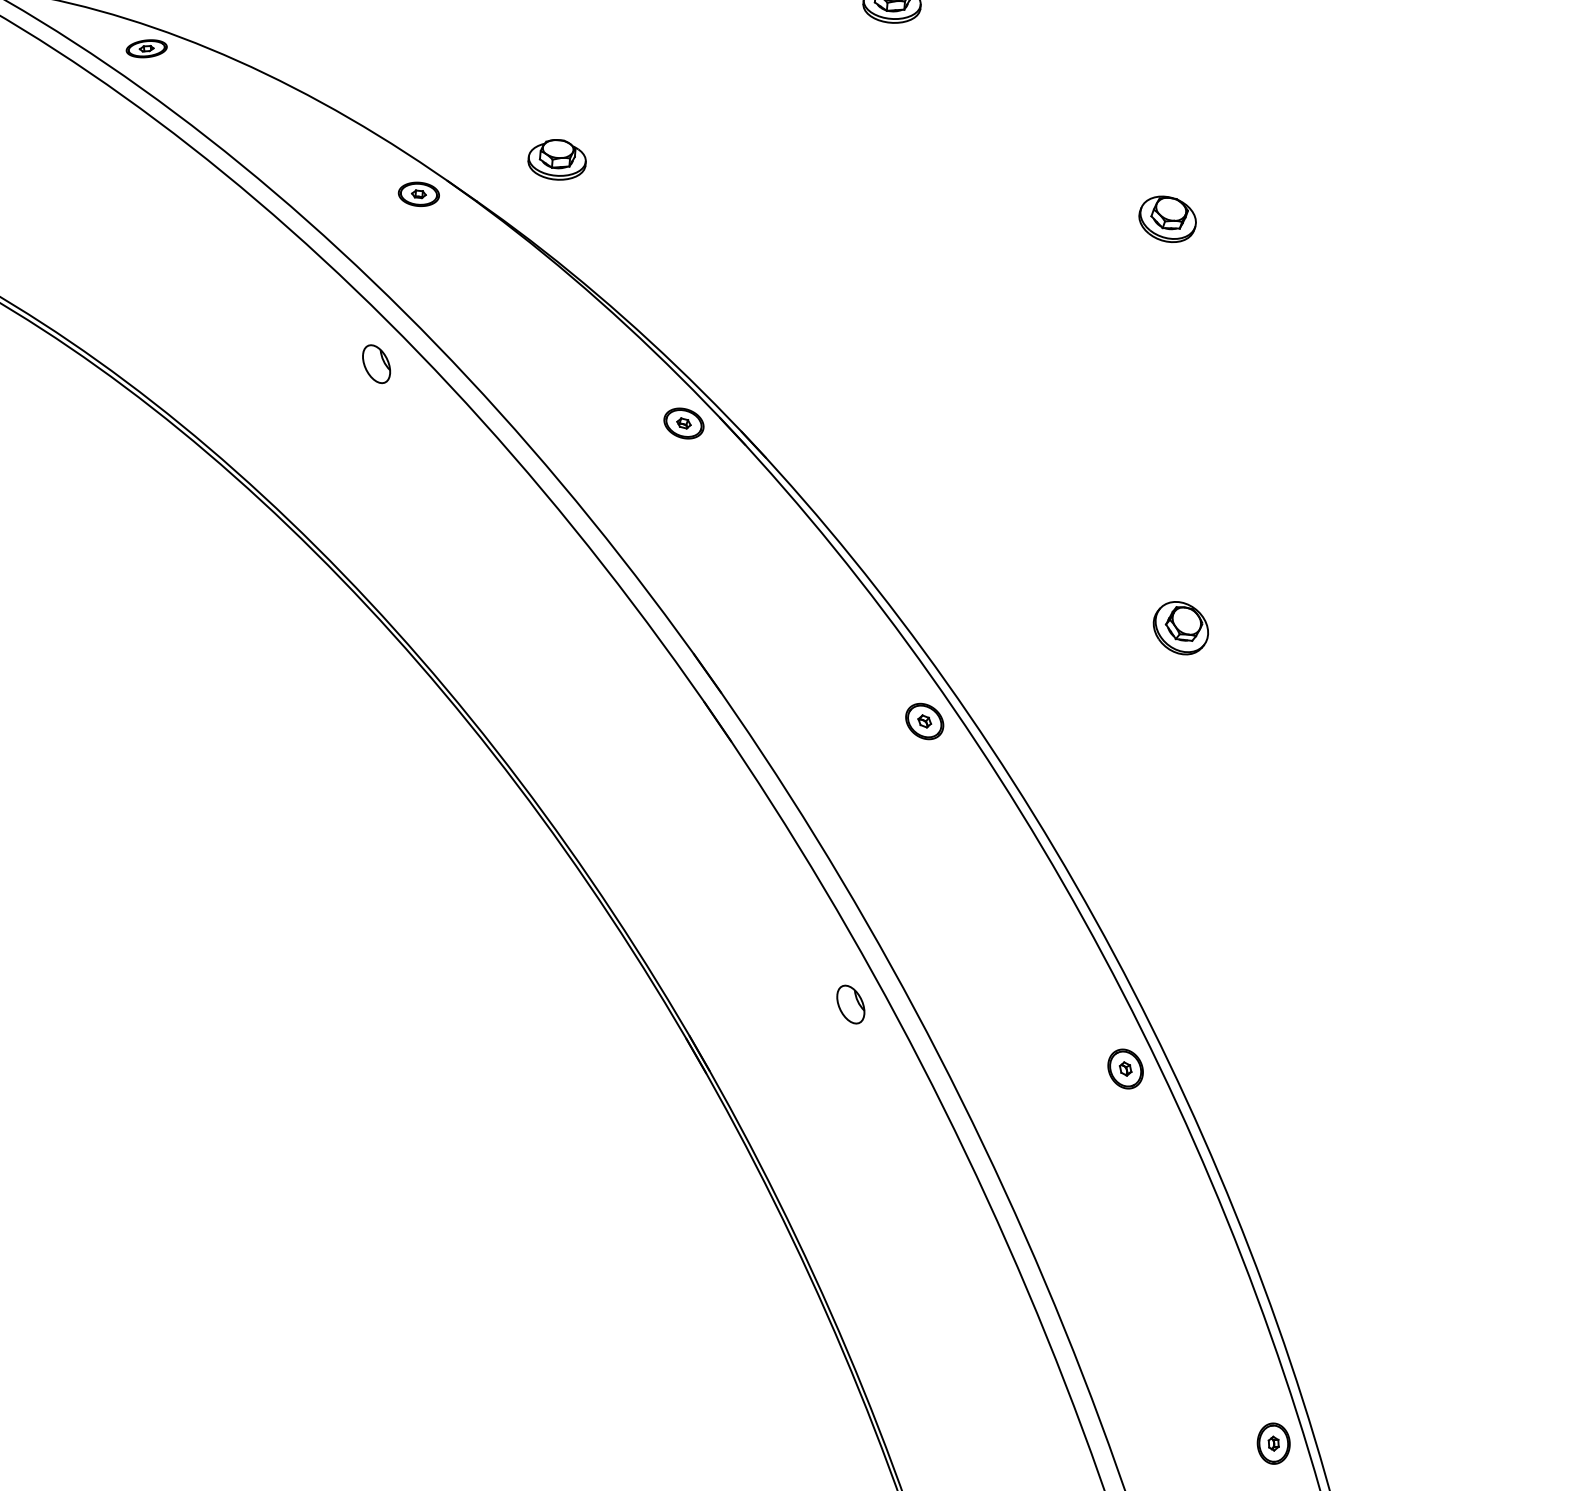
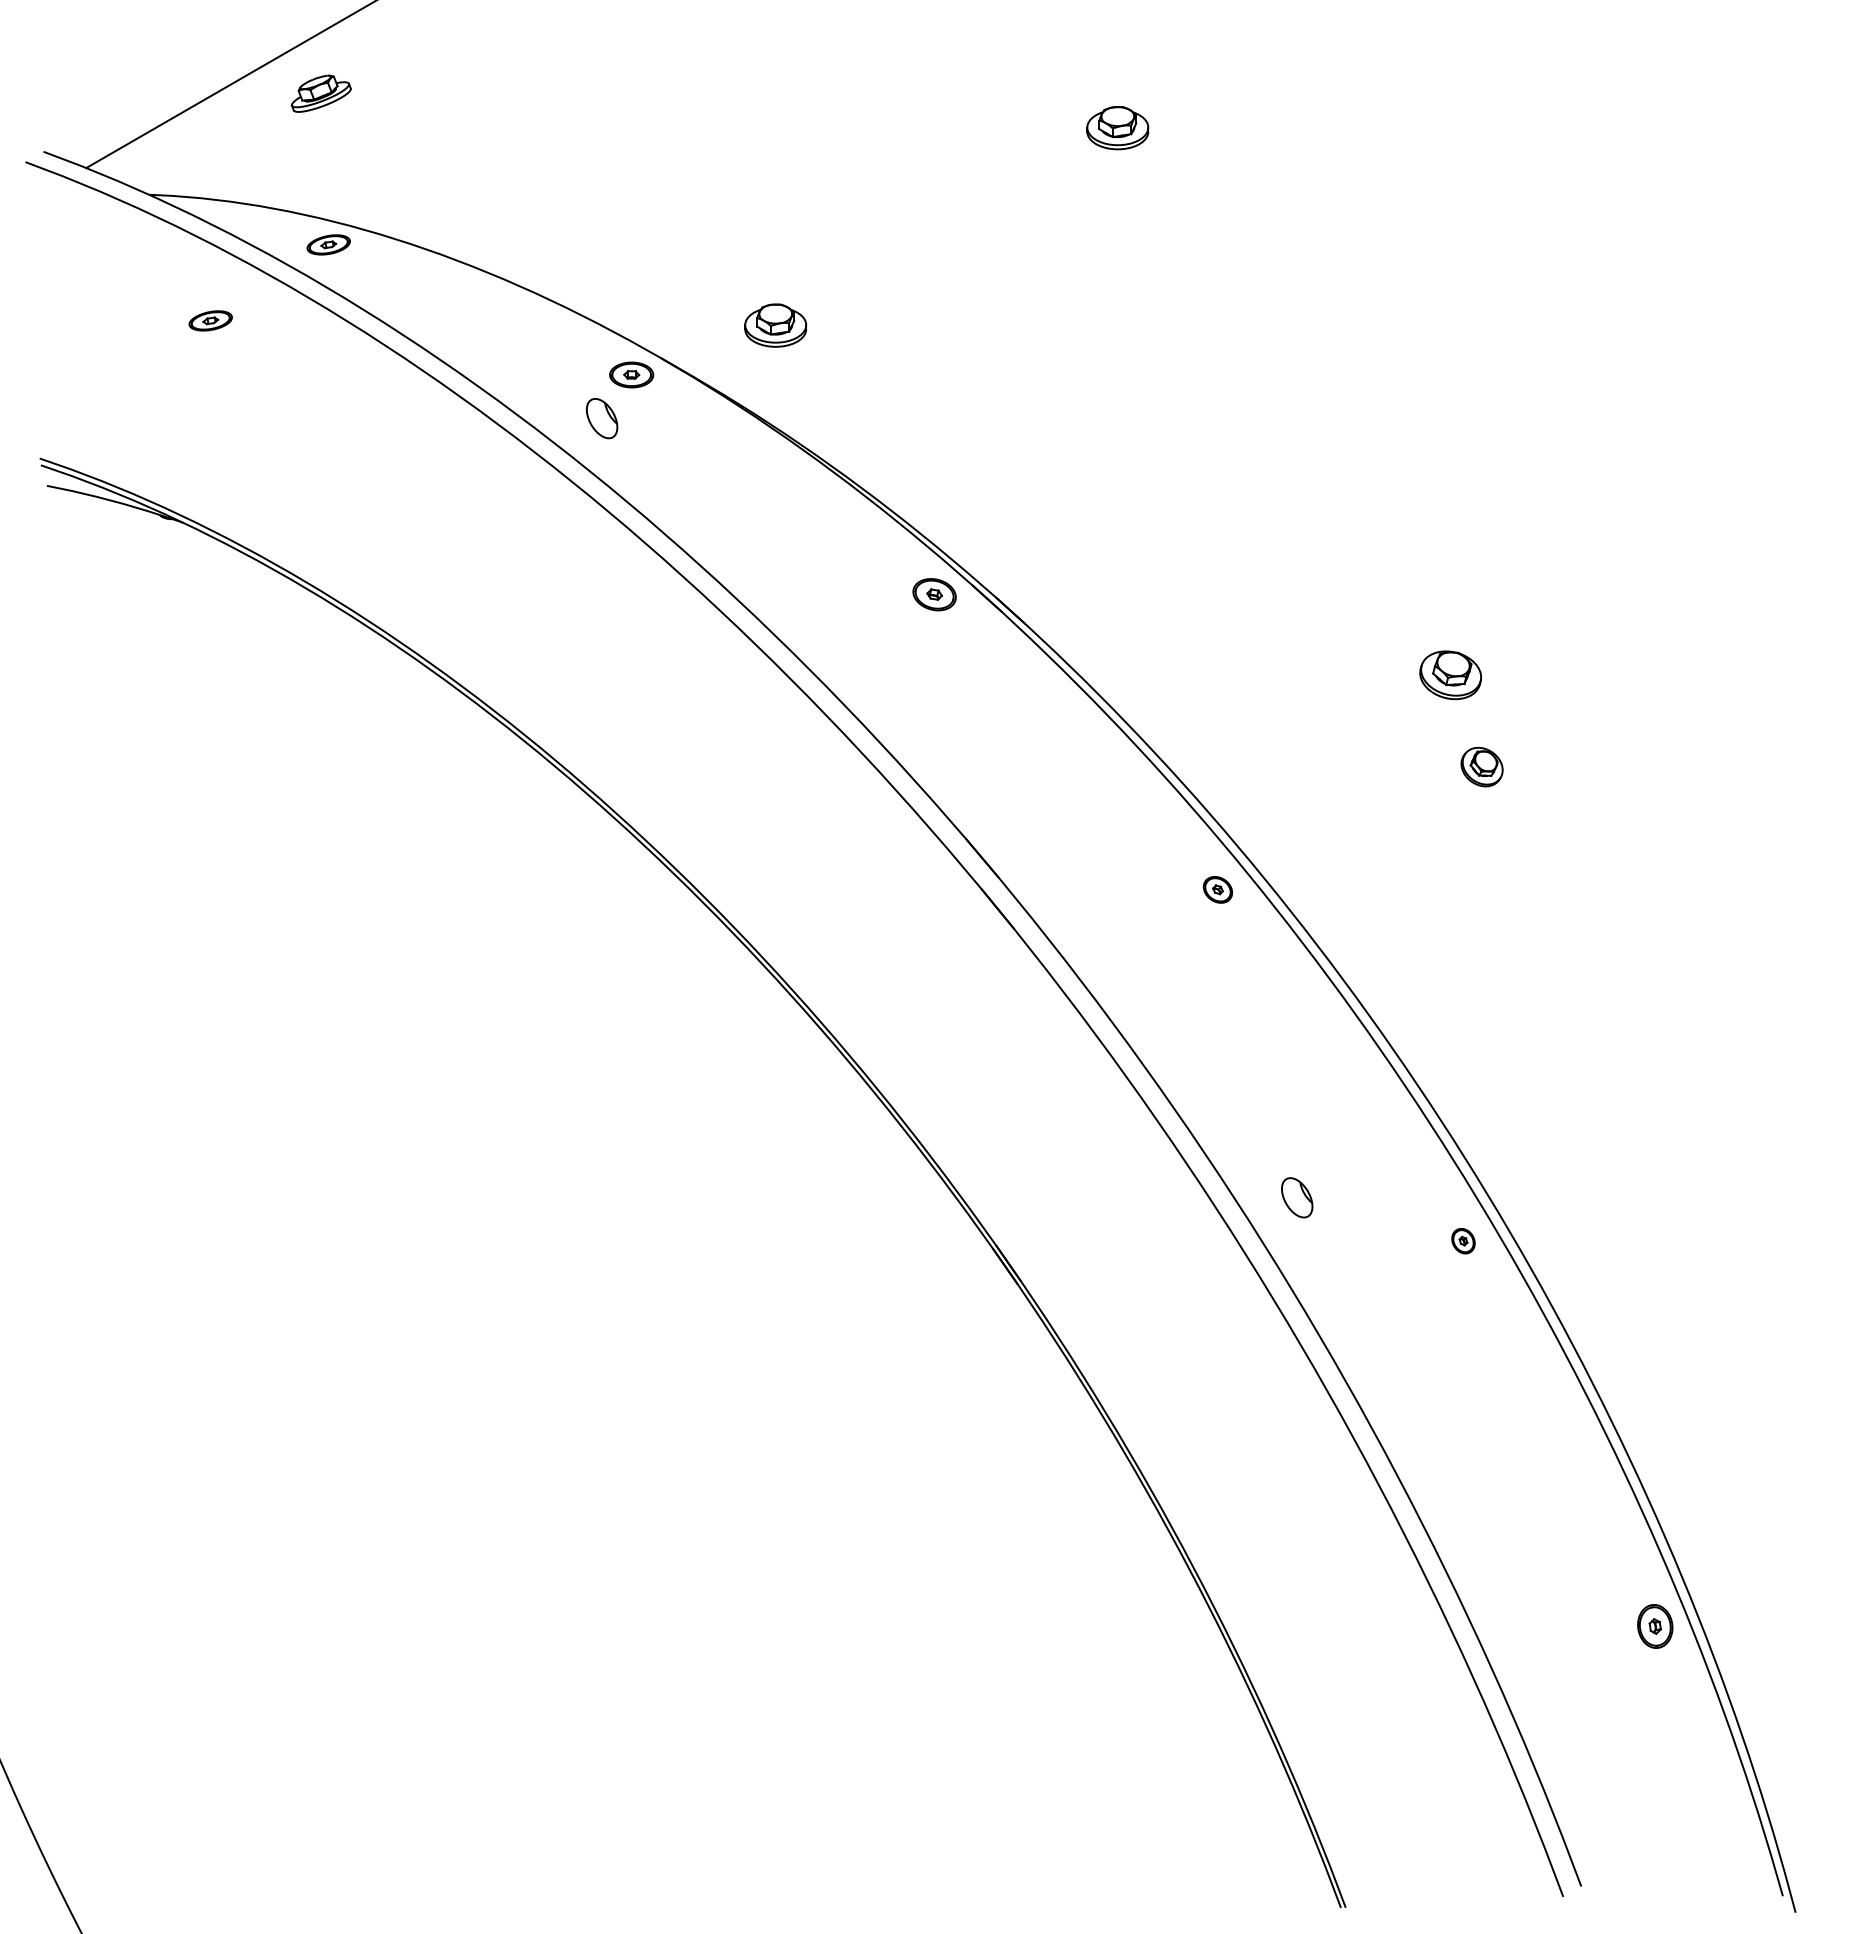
part: (30, 109) -> (210, 320), added
part: (1167, 219) -> (1450, 675), moved
part: (376, 364) -> (602, 418), moved
part: (1180, 627) -> (1481, 766), size x0.7
part: (924, 721) -> (1217, 889), size x0.7
part: (851, 1004) -> (1297, 1197), moved
part: (1125, 1068) -> (1463, 1240), size x0.6

